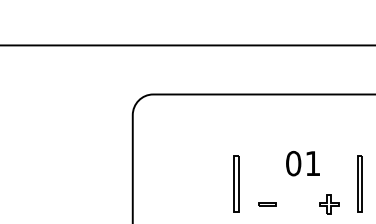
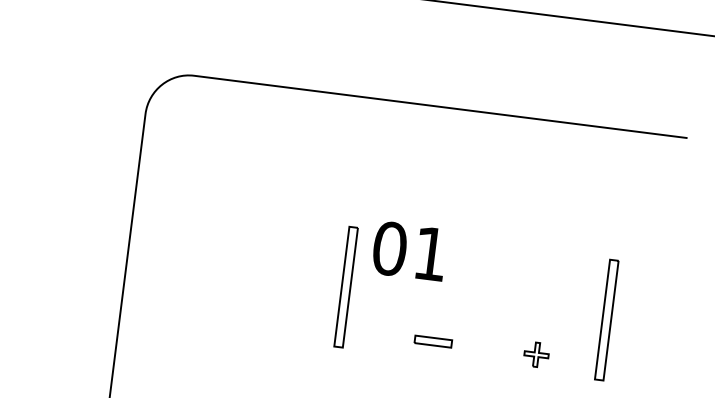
text: (302, 163) -> (408, 250), moved
part: (267, 204) -> (433, 341), moved
part: (329, 204) -> (537, 355), size x0.6

